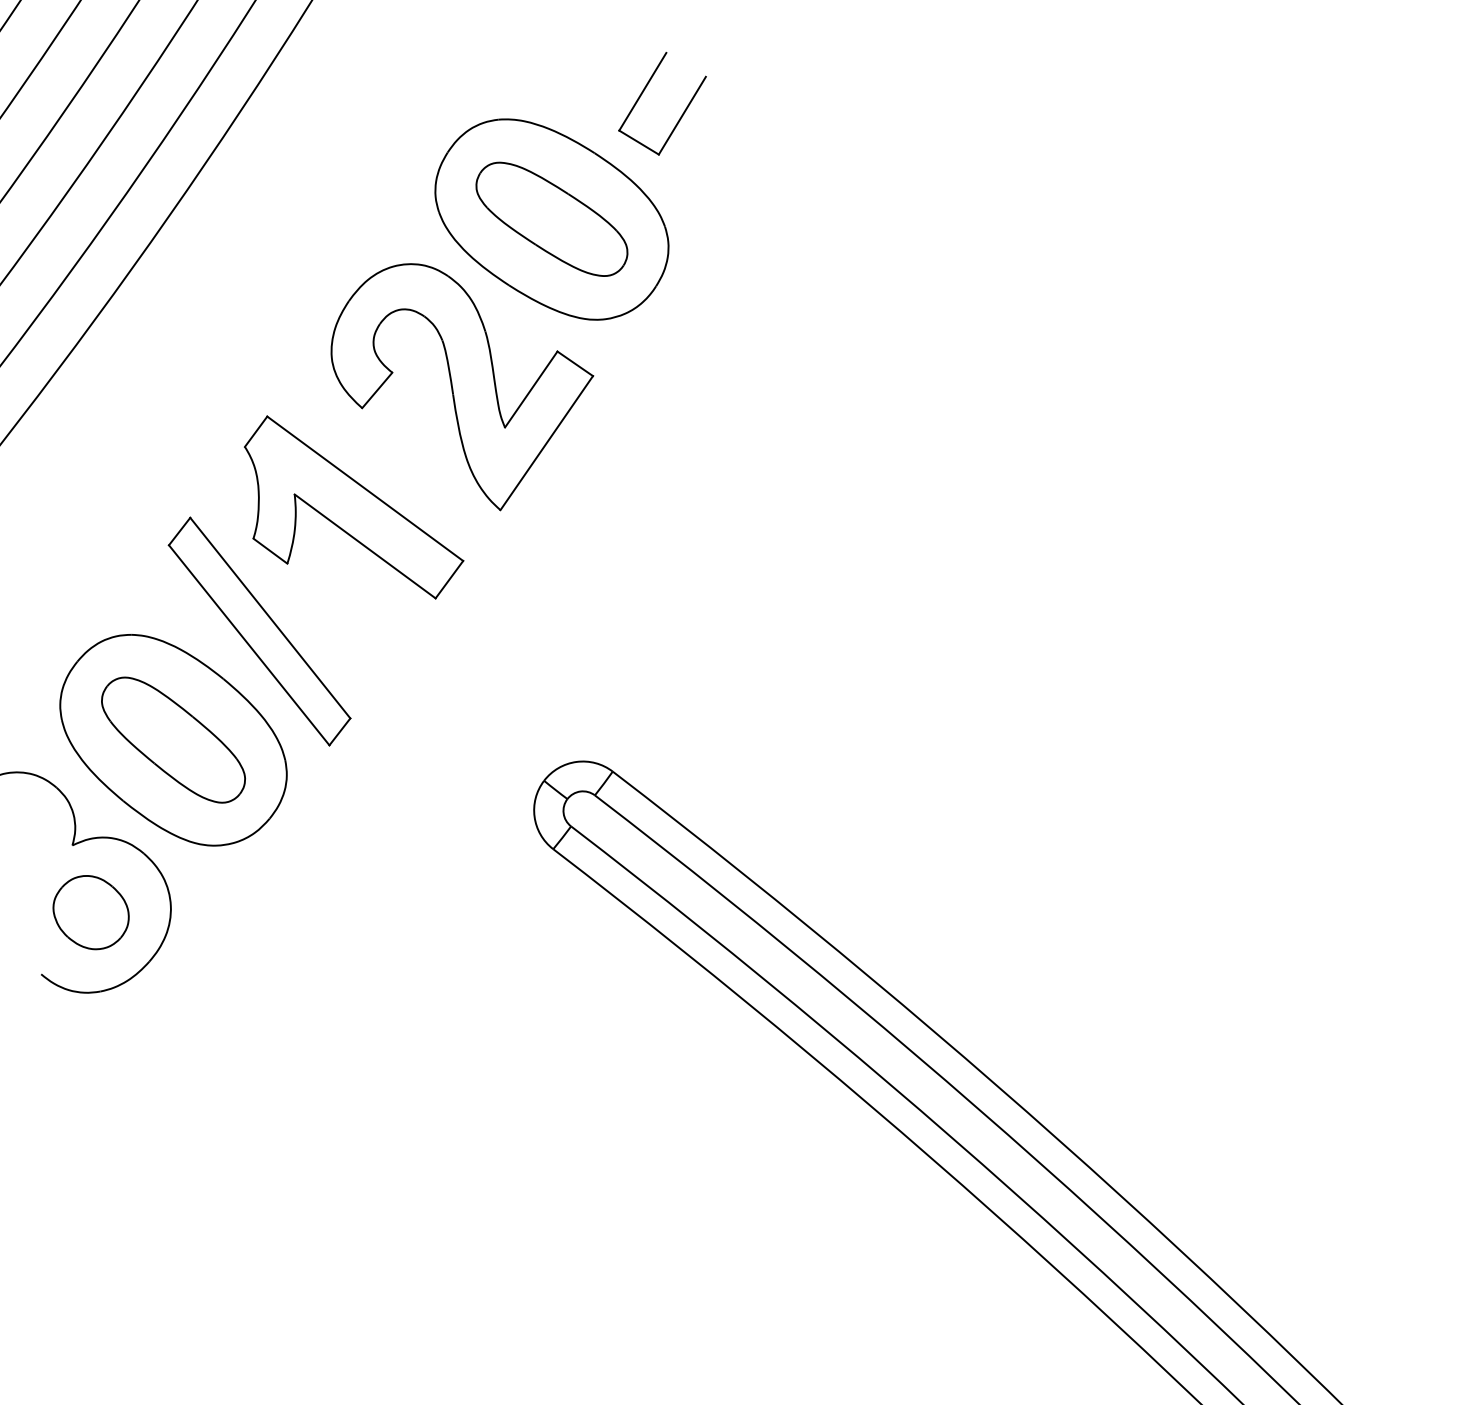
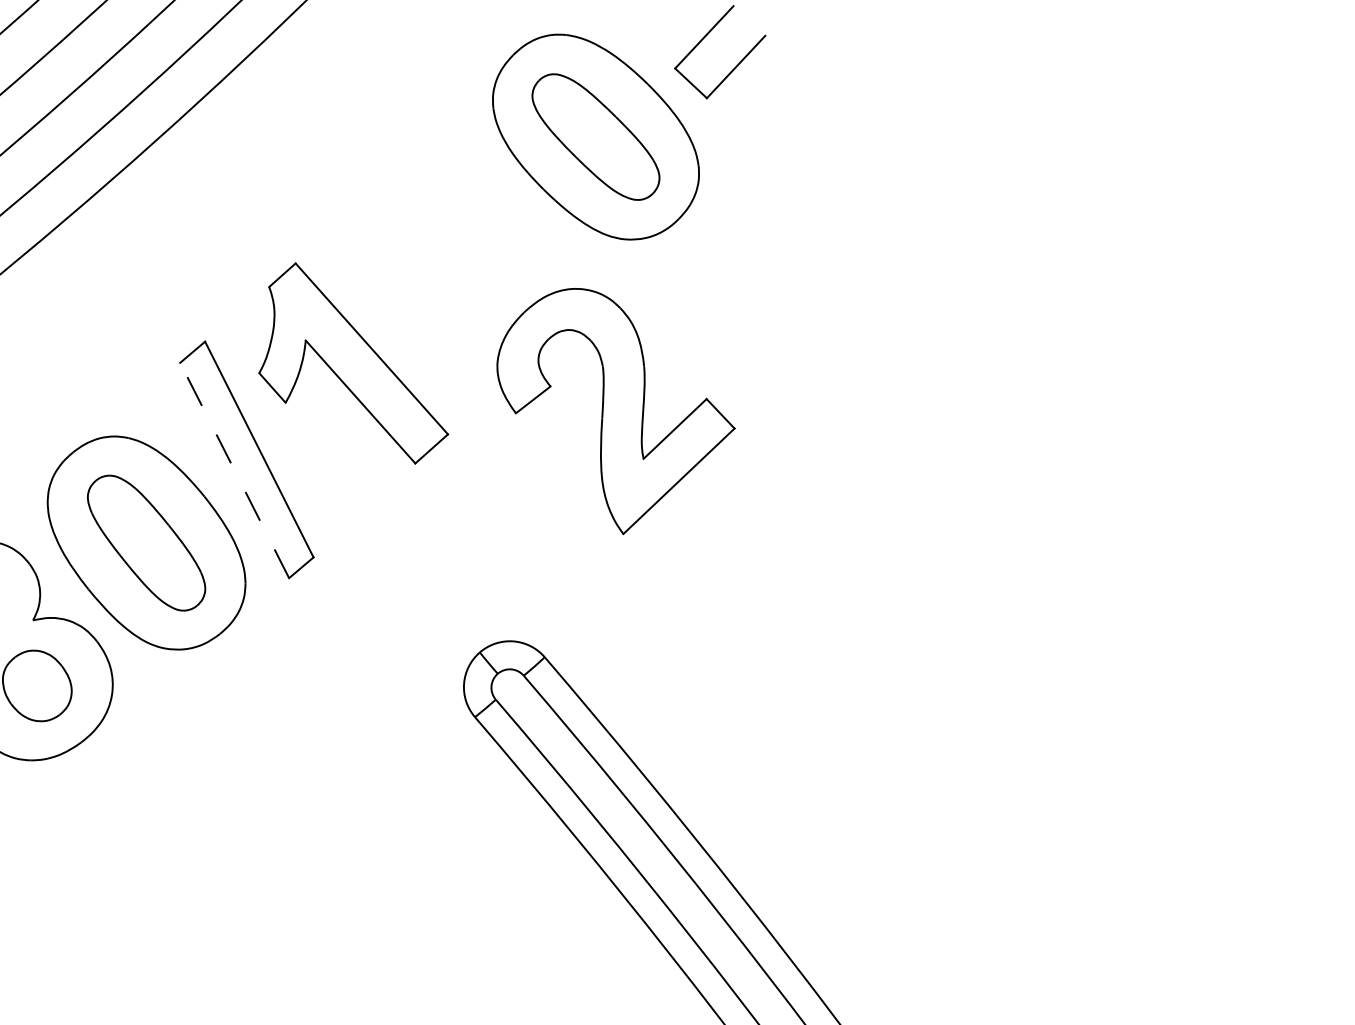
part: (462, 387) -> (612, 413), moved
line: (248, 644) -> (234, 469), solid -> dashed

